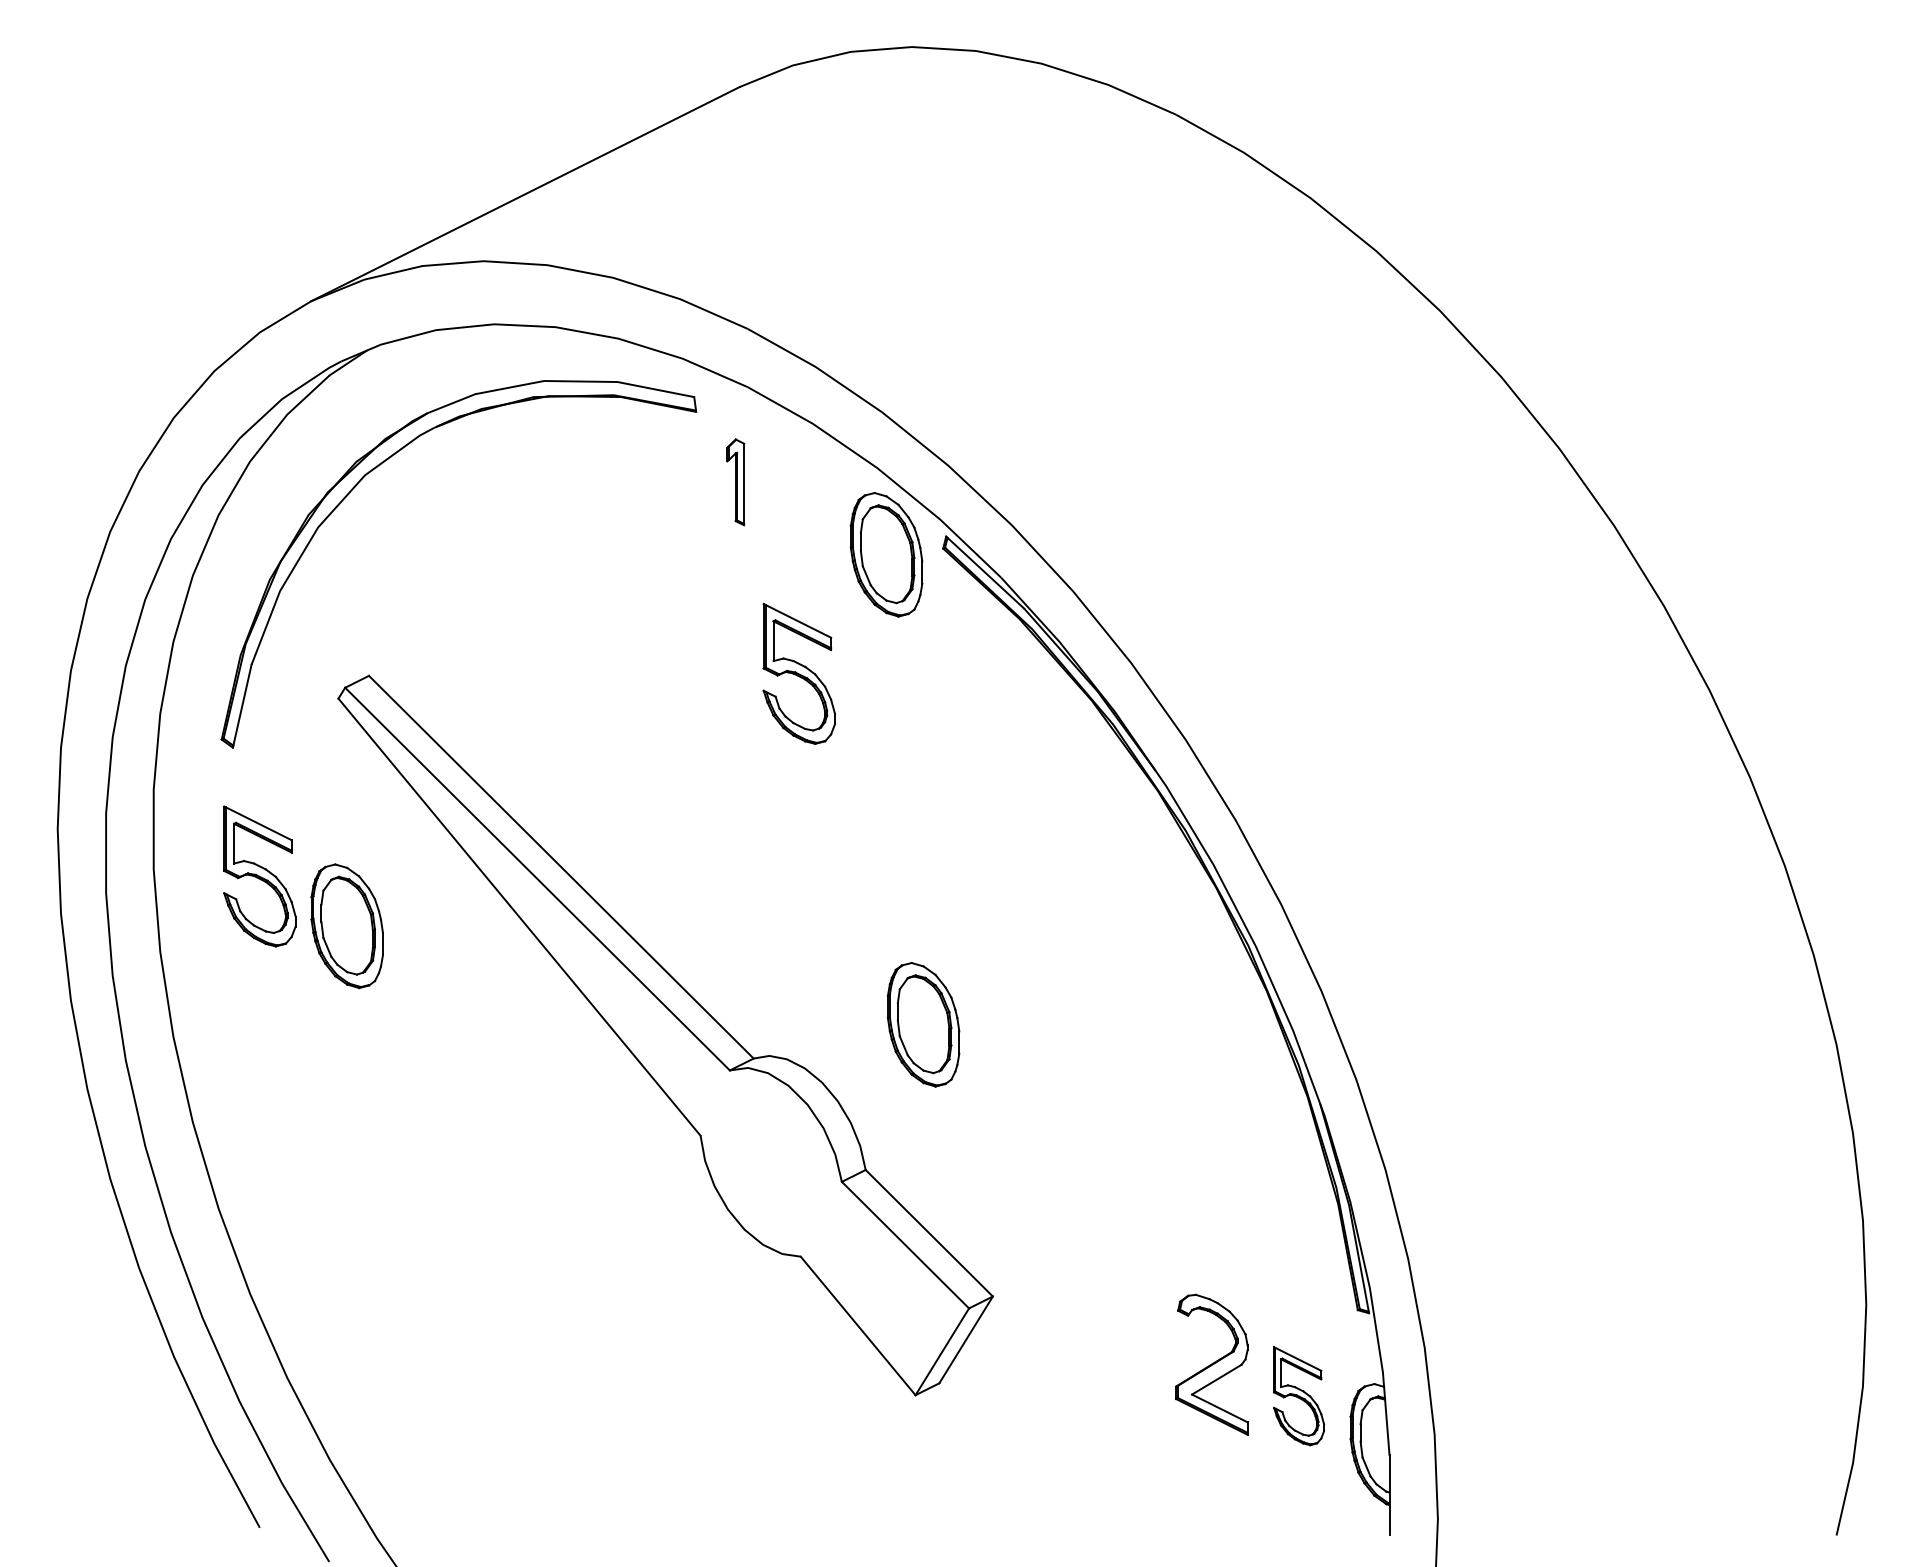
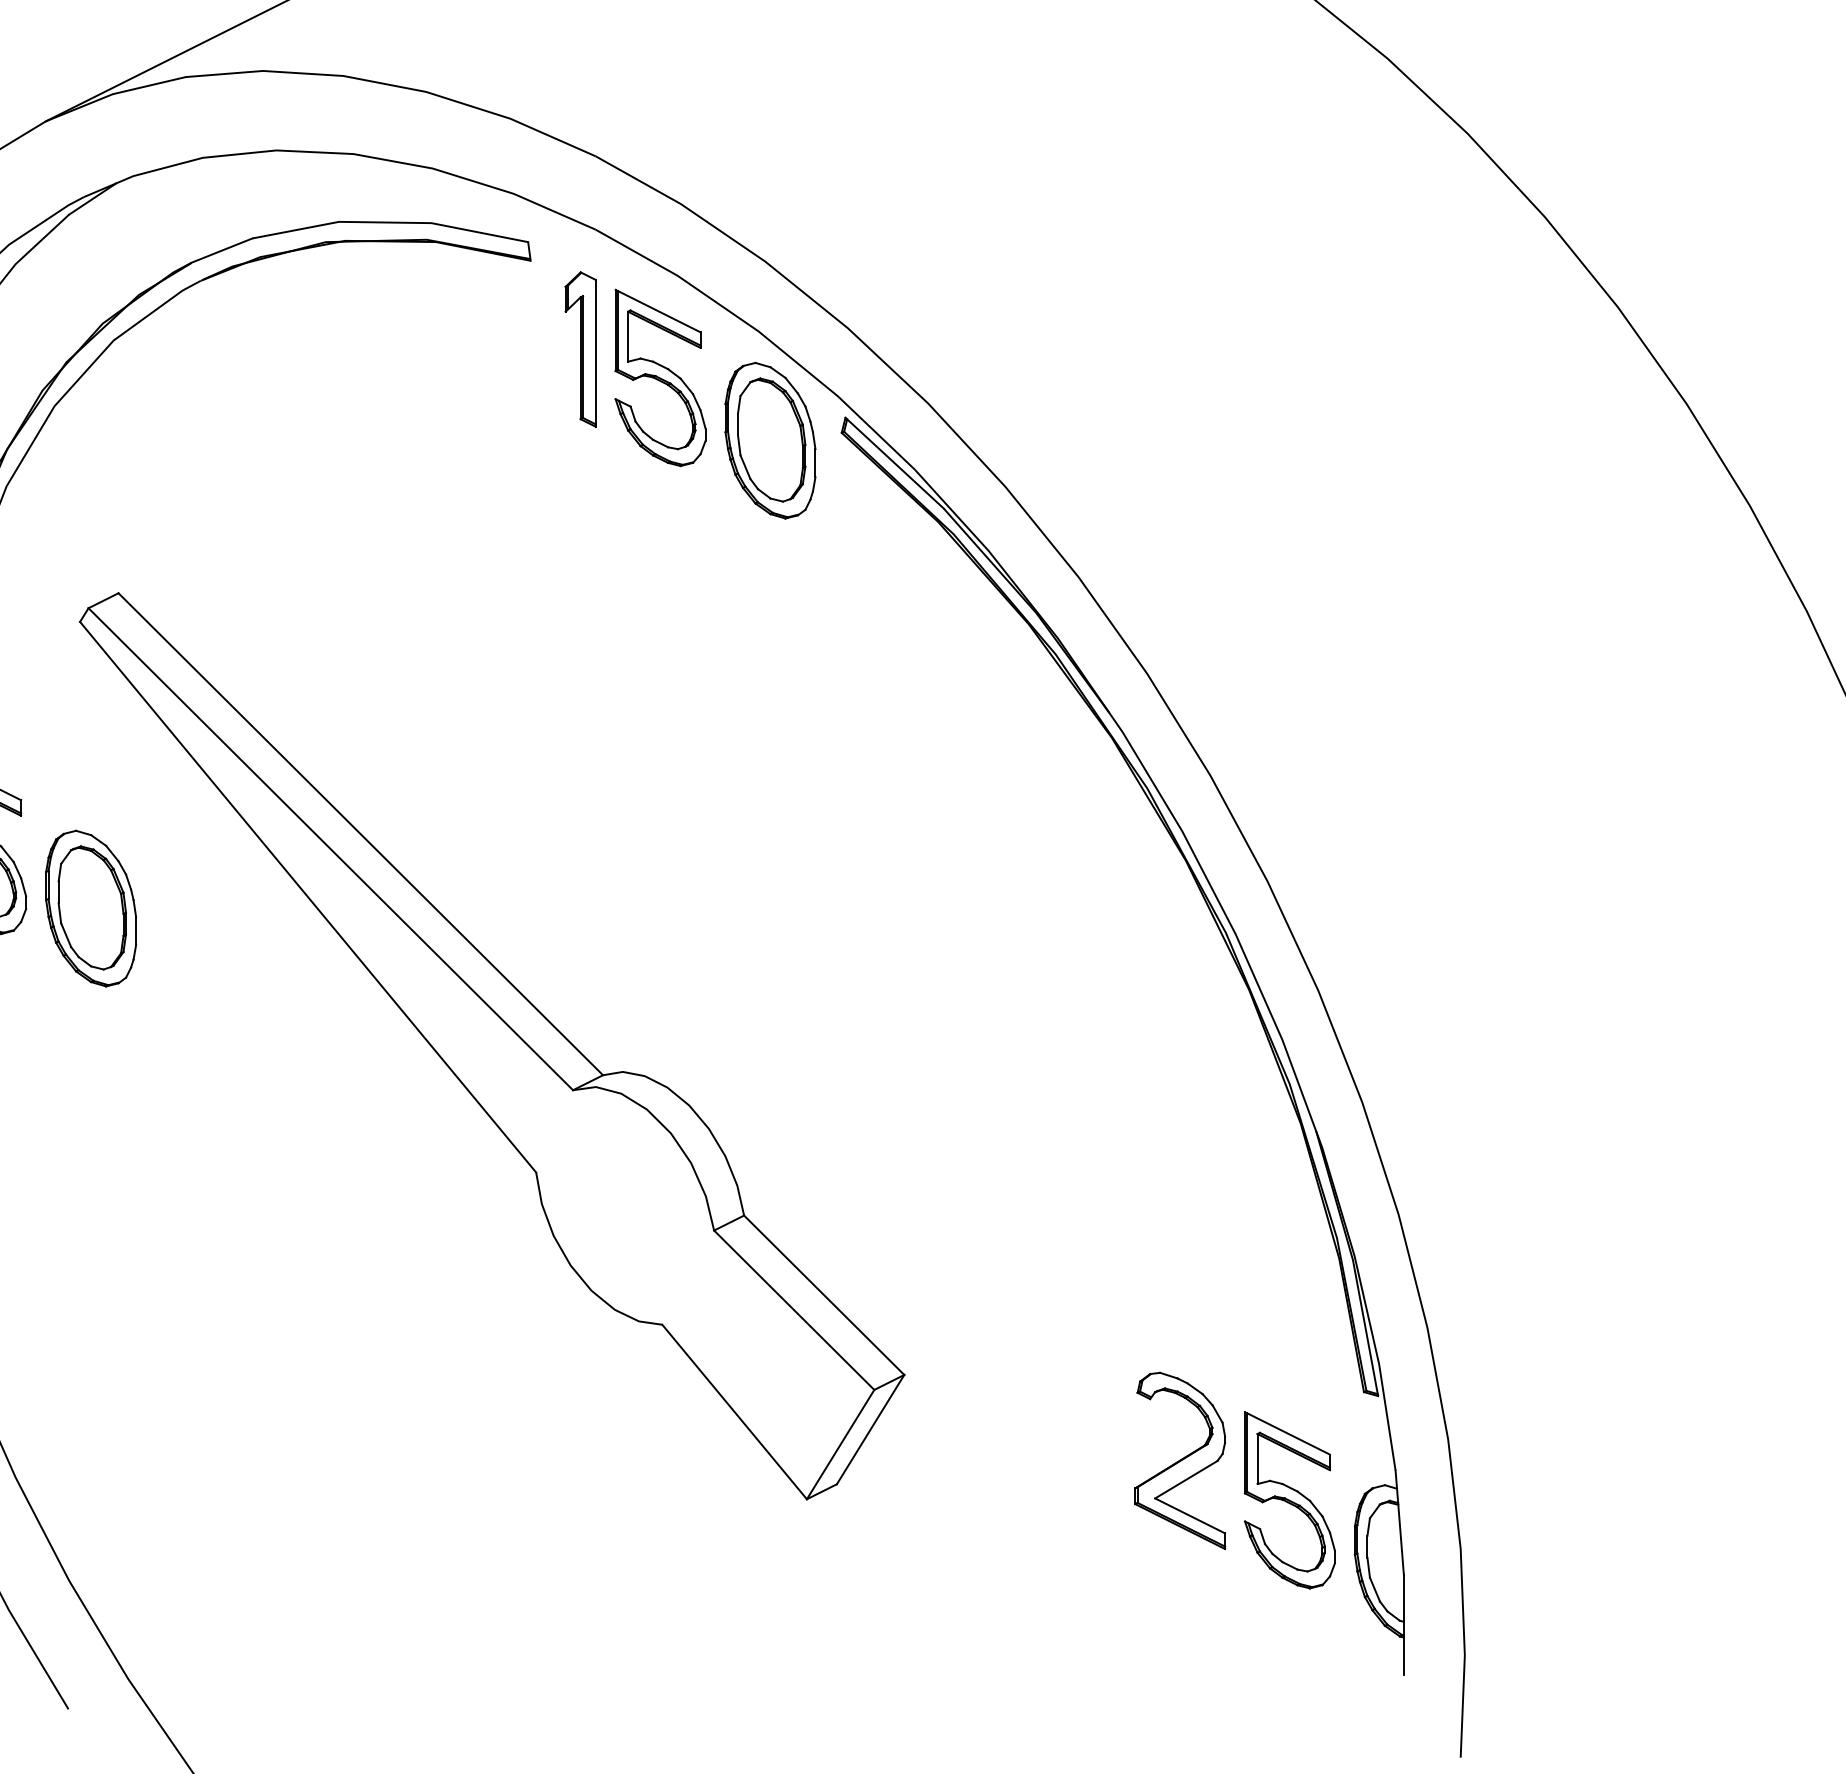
part: (735, 482) -> (580, 349), size x1.43
part: (799, 673) -> (660, 377), moved
part: (923, 1024) -> (816, 1032), removed
part: (1298, 1396) -> (1289, 1500), size x1.43

